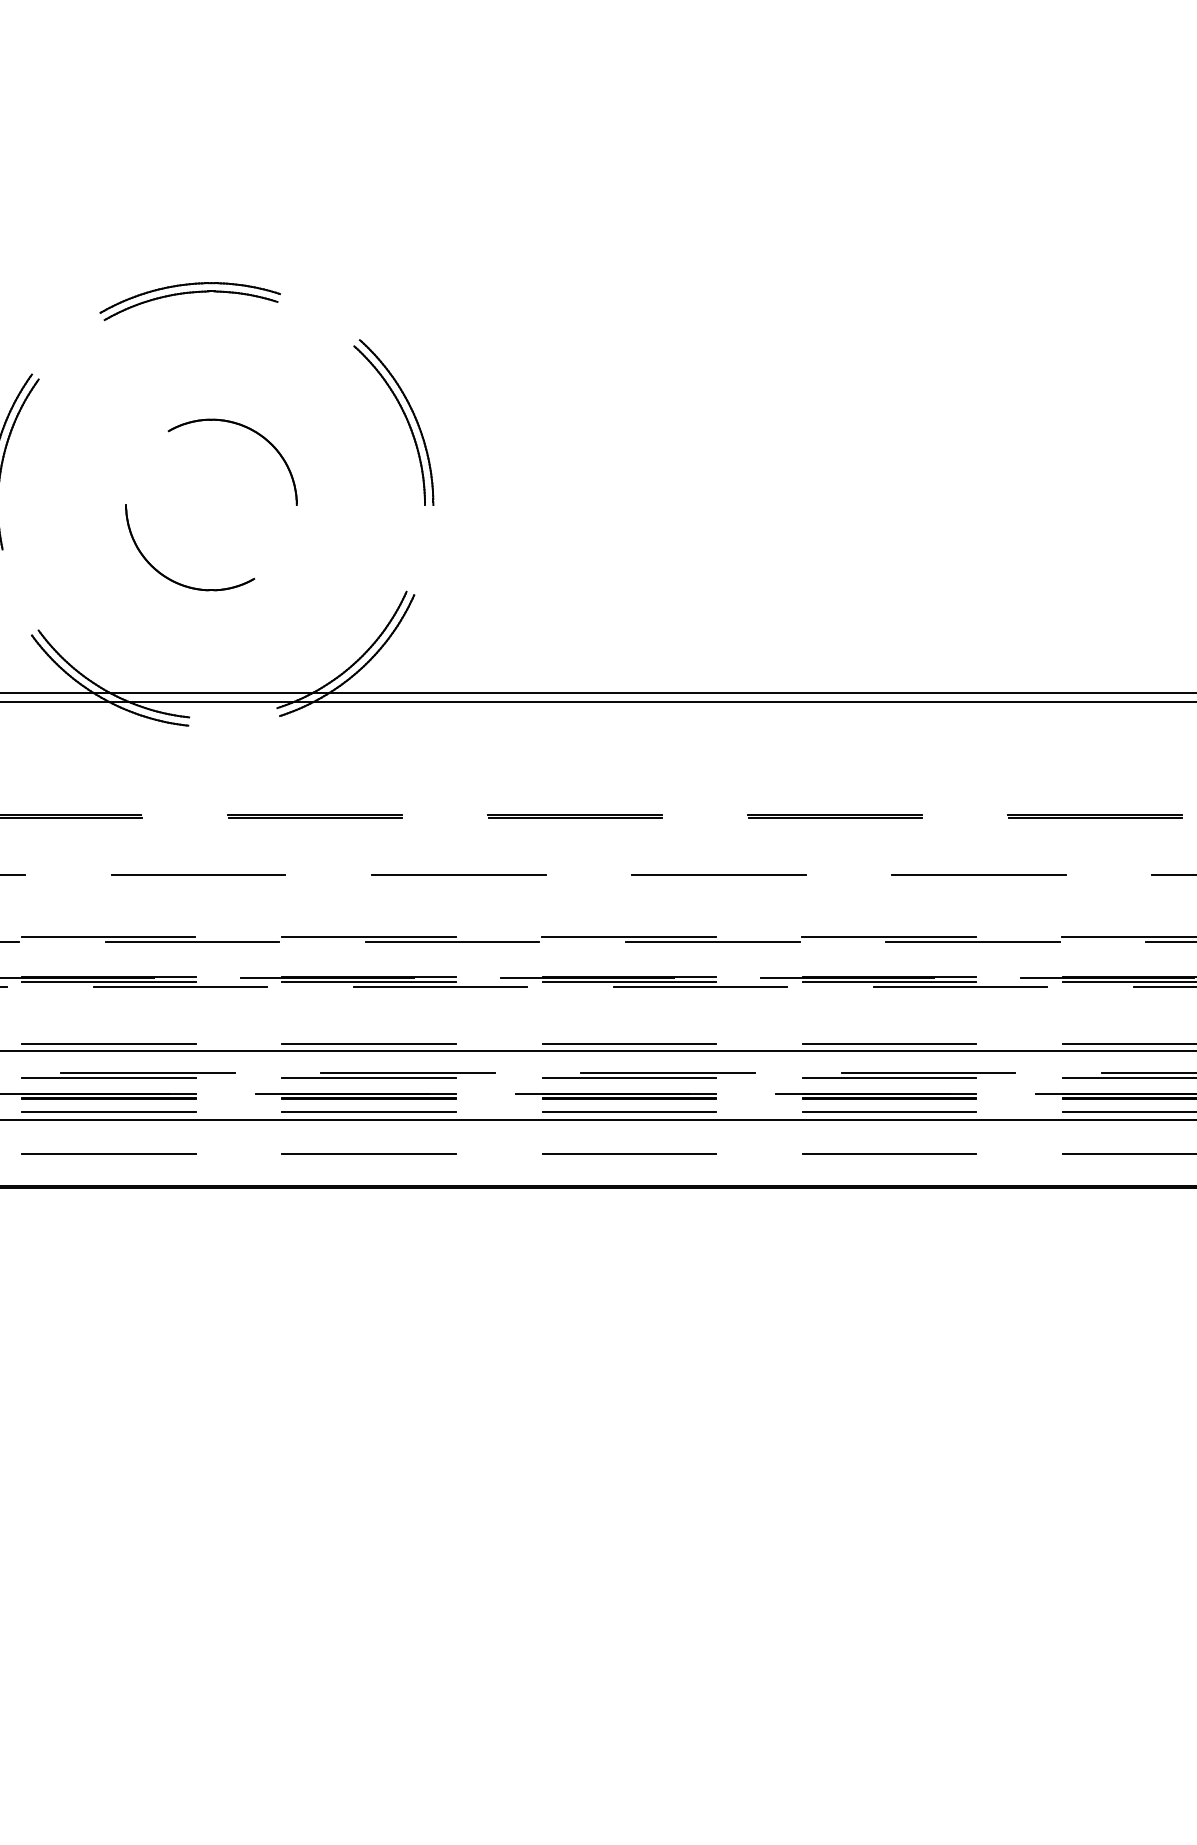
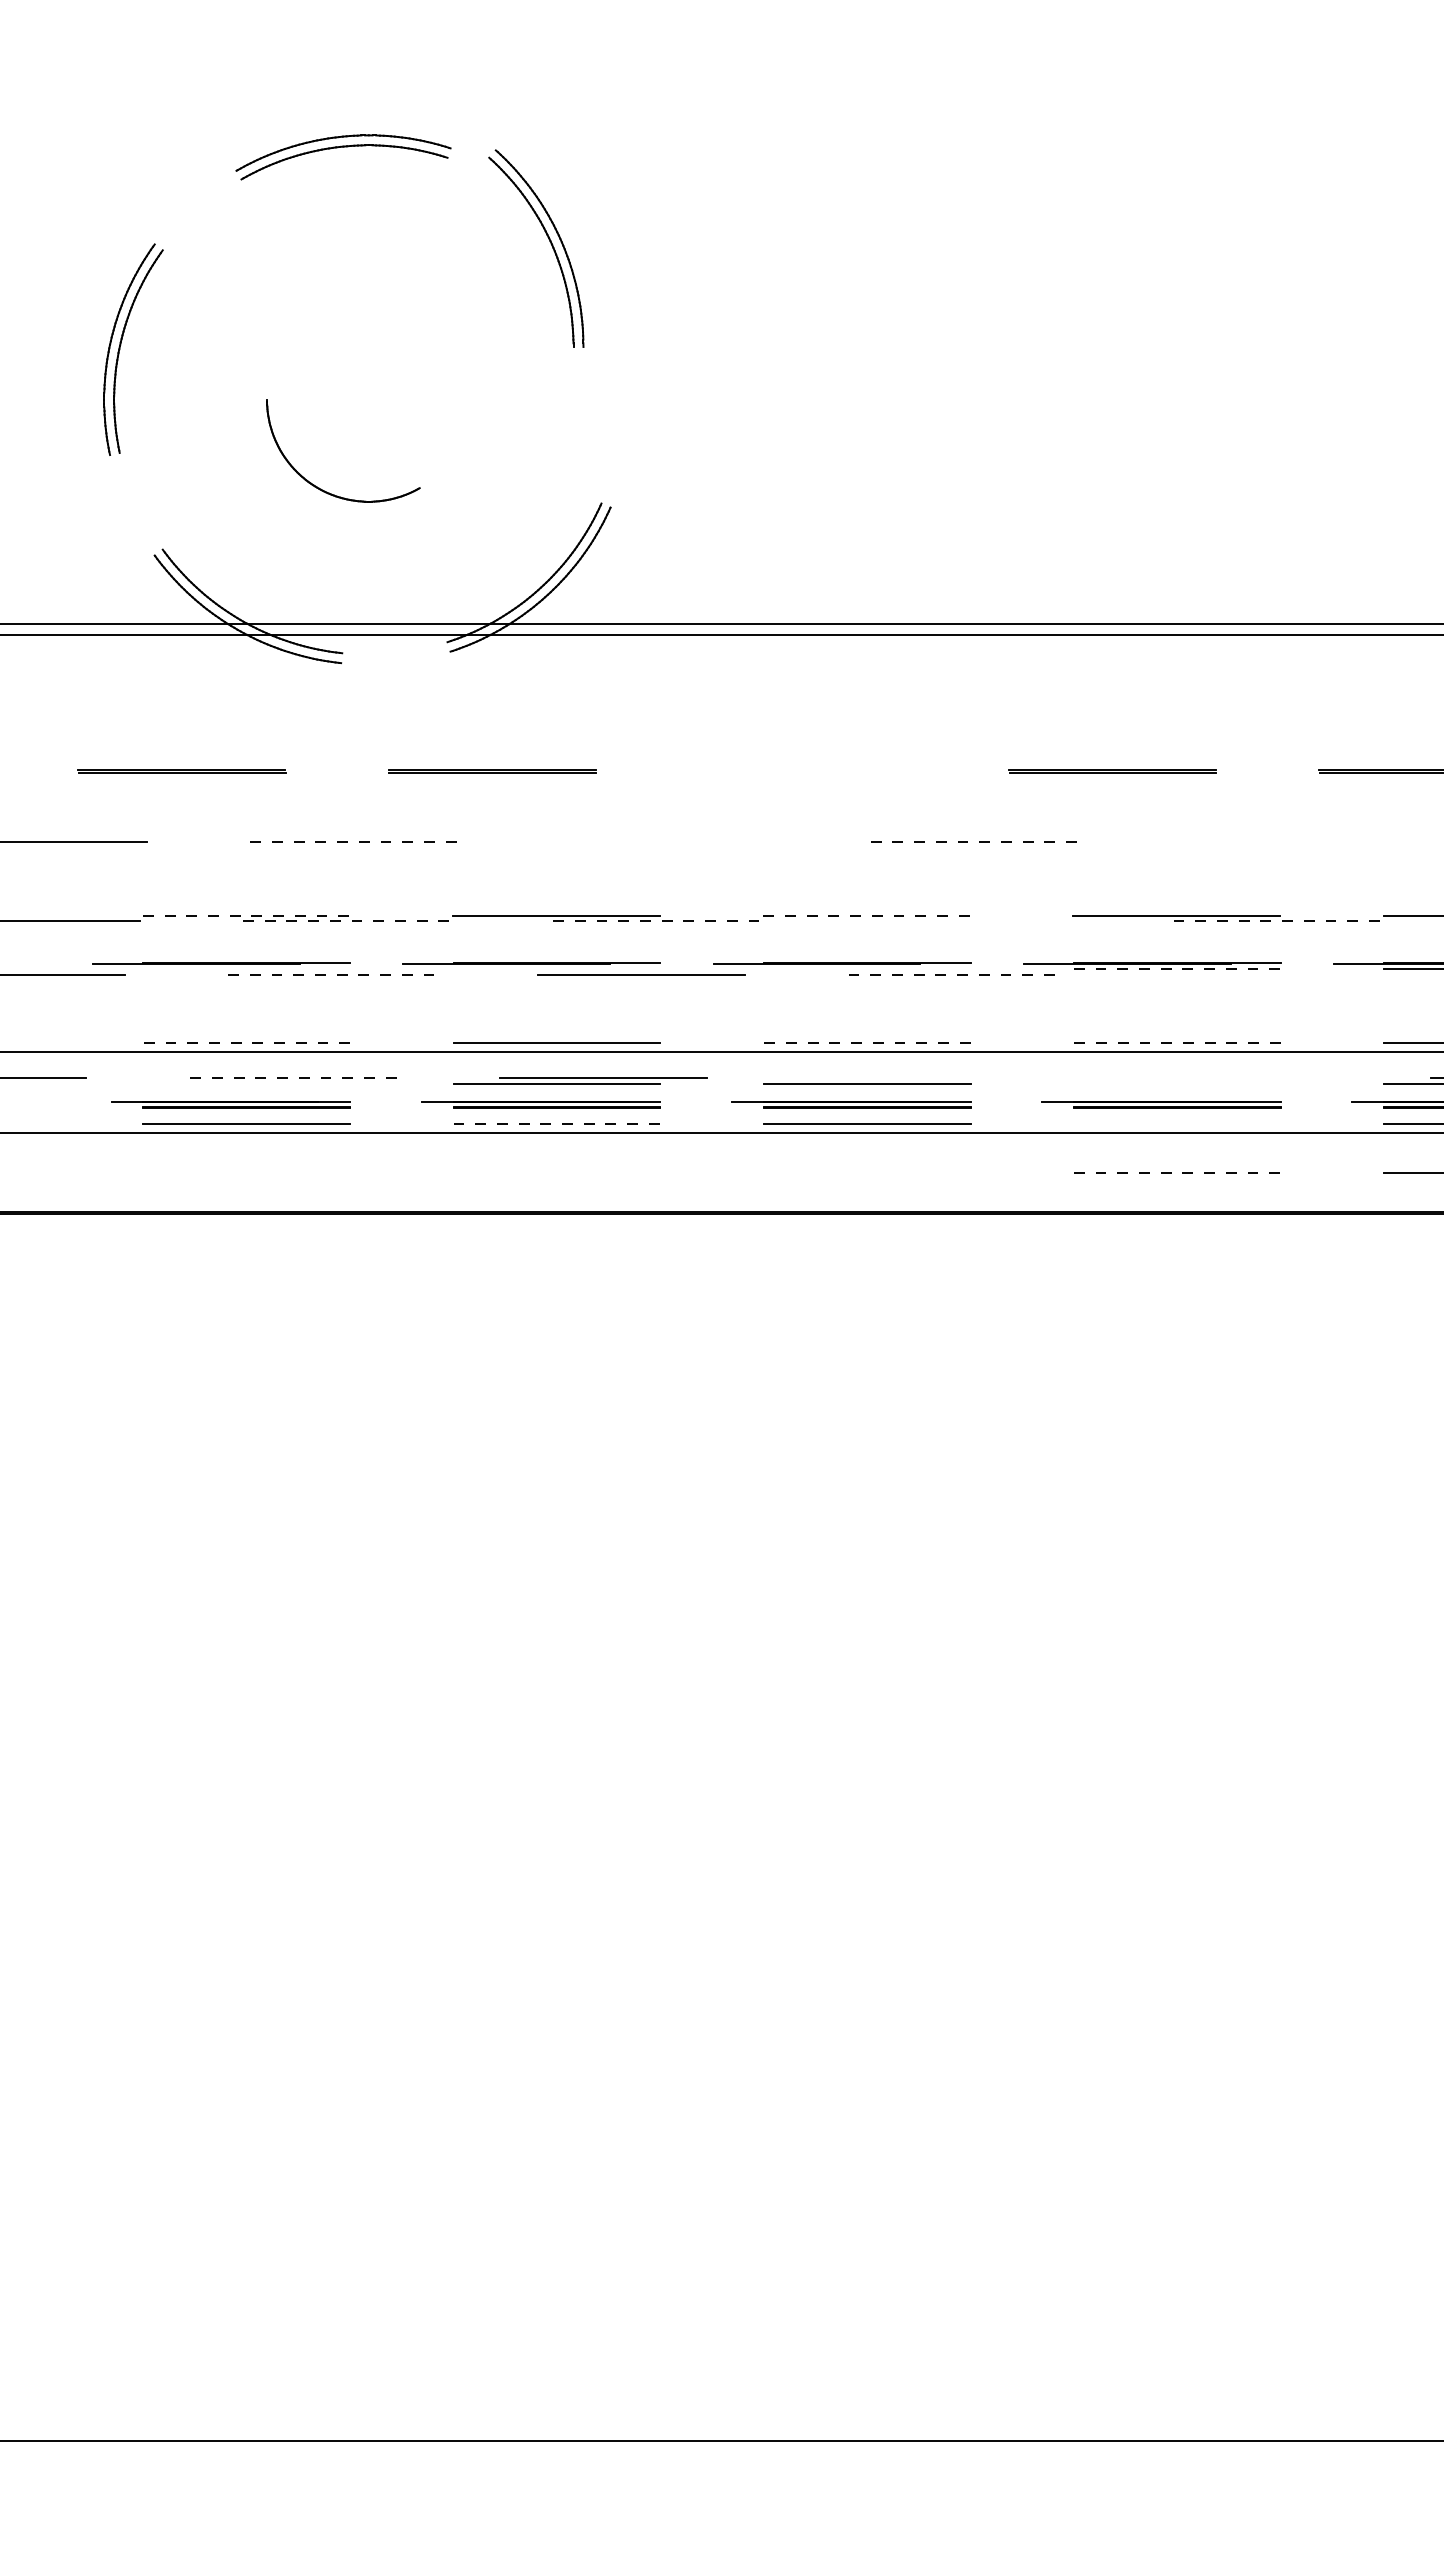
part: (405, 419) -> (550, 244), moved
part: (248, 429) -> (412, 309), removed
line: (575, 815) -> (802, 770), removed
line: (199, 875) -> (354, 841), solid -> dashed
line: (458, 875) -> (663, 841), removed
line: (719, 875) -> (974, 841), solid -> dashed
line: (978, 875) -> (1283, 841), removed
line: (108, 937) -> (246, 915), solid -> dashed
line: (629, 937) -> (867, 915), solid -> dashed
line: (192, 942) -> (346, 921), solid -> dashed
line: (453, 942) -> (657, 921), solid -> dashed
line: (712, 942) -> (966, 921), removed
line: (973, 942) -> (1277, 921), solid -> dashed
line: (108, 981) -> (246, 968), removed
line: (368, 981) -> (556, 968), removed
line: (628, 981) -> (866, 968), removed
line: (889, 981) -> (1177, 968), solid -> dashed
line: (181, 987) -> (332, 975), solid -> dashed
line: (700, 987) -> (952, 975), solid -> dashed
line: (959, 987) -> (1261, 975), removed
line: (108, 1043) -> (246, 1042), solid -> dashed
line: (628, 1043) -> (866, 1042), solid -> dashed
line: (888, 1043) -> (1176, 1042), solid -> dashed
line: (147, 1073) -> (292, 1077), solid -> dashed
line: (668, 1073) -> (913, 1077), removed
line: (928, 1073) -> (1223, 1077), removed
line: (108, 1078) -> (246, 1083), removed
line: (888, 1078) -> (1176, 1083), removed
line: (369, 1112) -> (557, 1124), solid -> dashed
line: (888, 1112) -> (1176, 1124), removed
line: (108, 1153) -> (246, 1173), removed
line: (368, 1153) -> (556, 1173), removed
line: (628, 1153) -> (866, 1173), removed
line: (889, 1153) -> (1177, 1173), solid -> dashed

